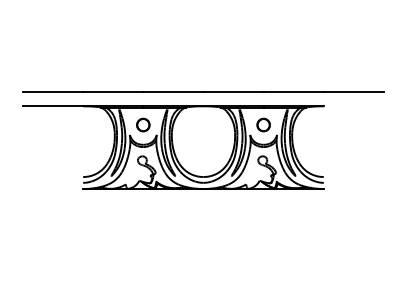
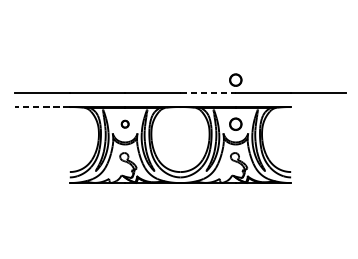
part: (263, 76) -> (235, 79), added
line: (234, 91) -> (208, 93), solid -> dashed
line: (52, 106) -> (41, 107), solid -> dashed
part: (143, 124) -> (125, 123), size x0.6

